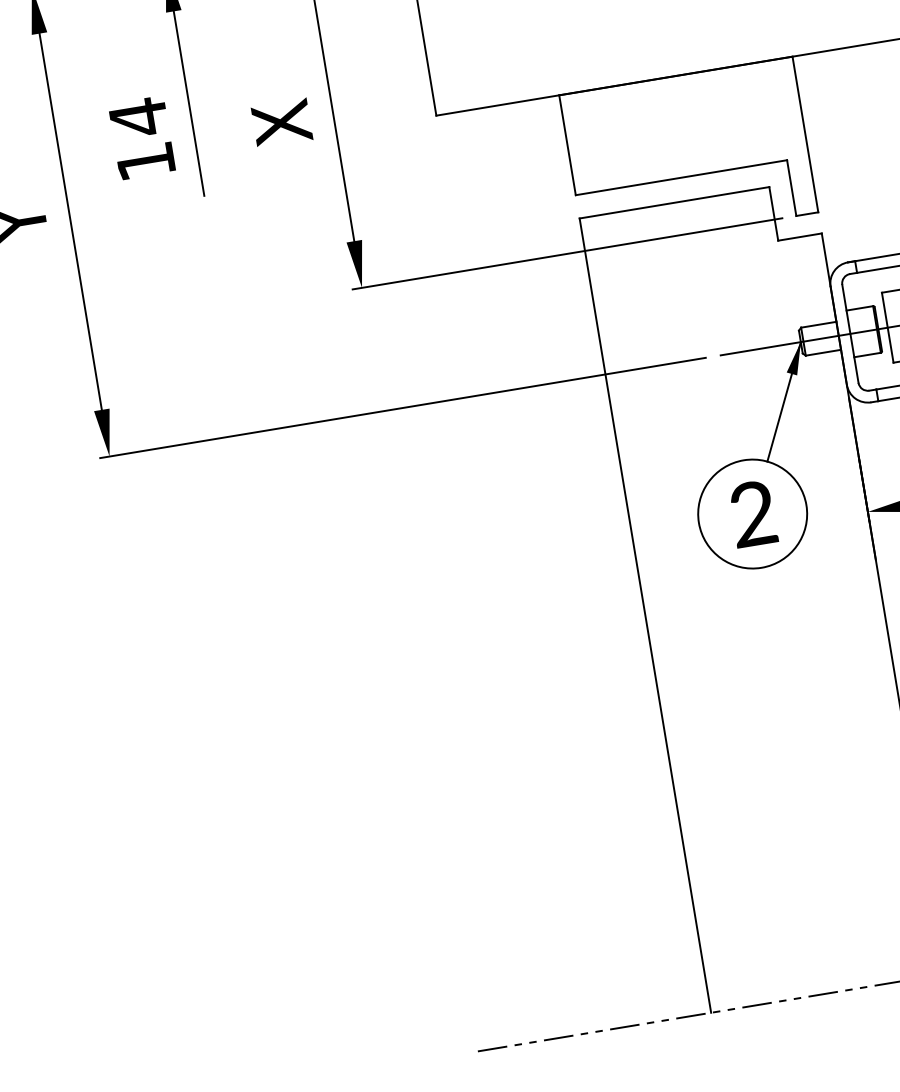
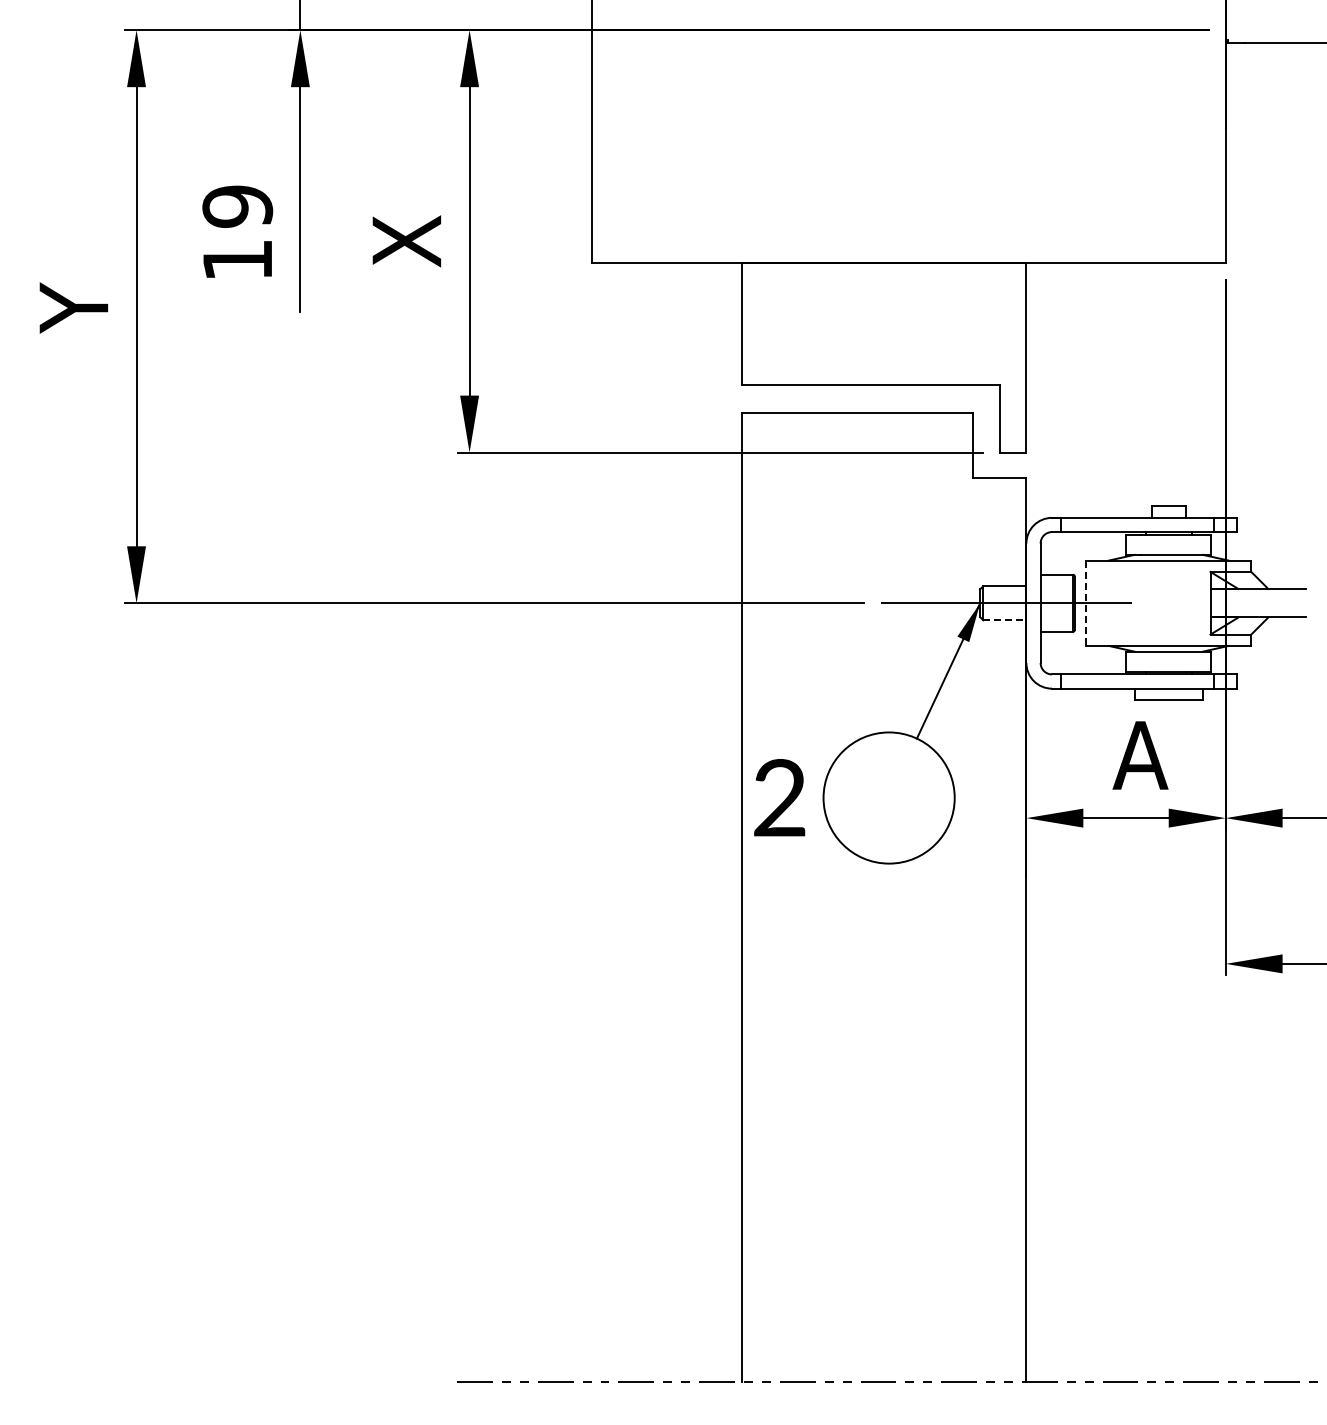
text: (138, 117) -> (237, 206), 14 -> 19
line: (888, 327) -> (1086, 603), solid -> dashed
line: (823, 352) -> (1004, 620), solid -> dashed
text: (752, 513) -> (779, 797), moved

